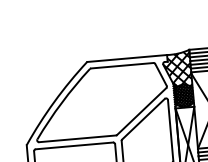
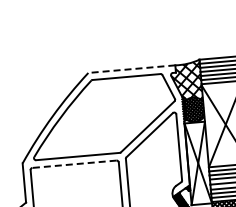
line: (126, 58) -> (131, 69), solid -> dashed
line: (74, 146) -> (74, 164), solid -> dashed

